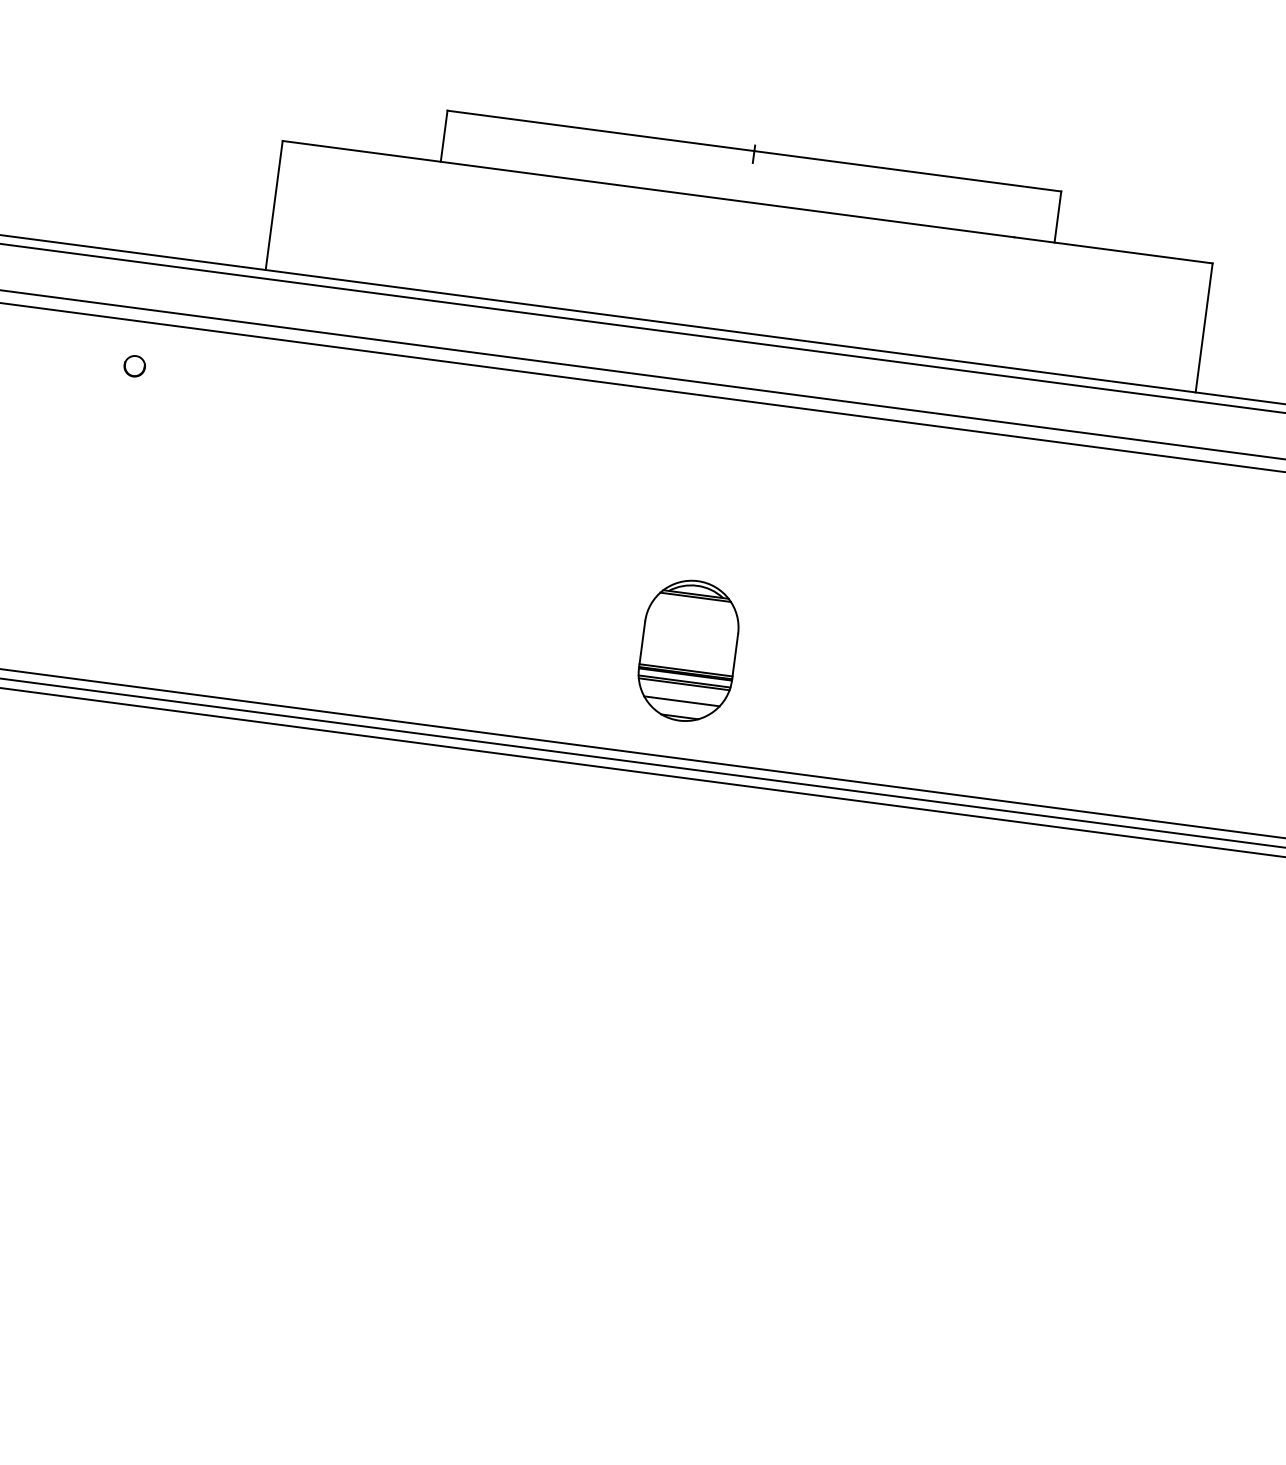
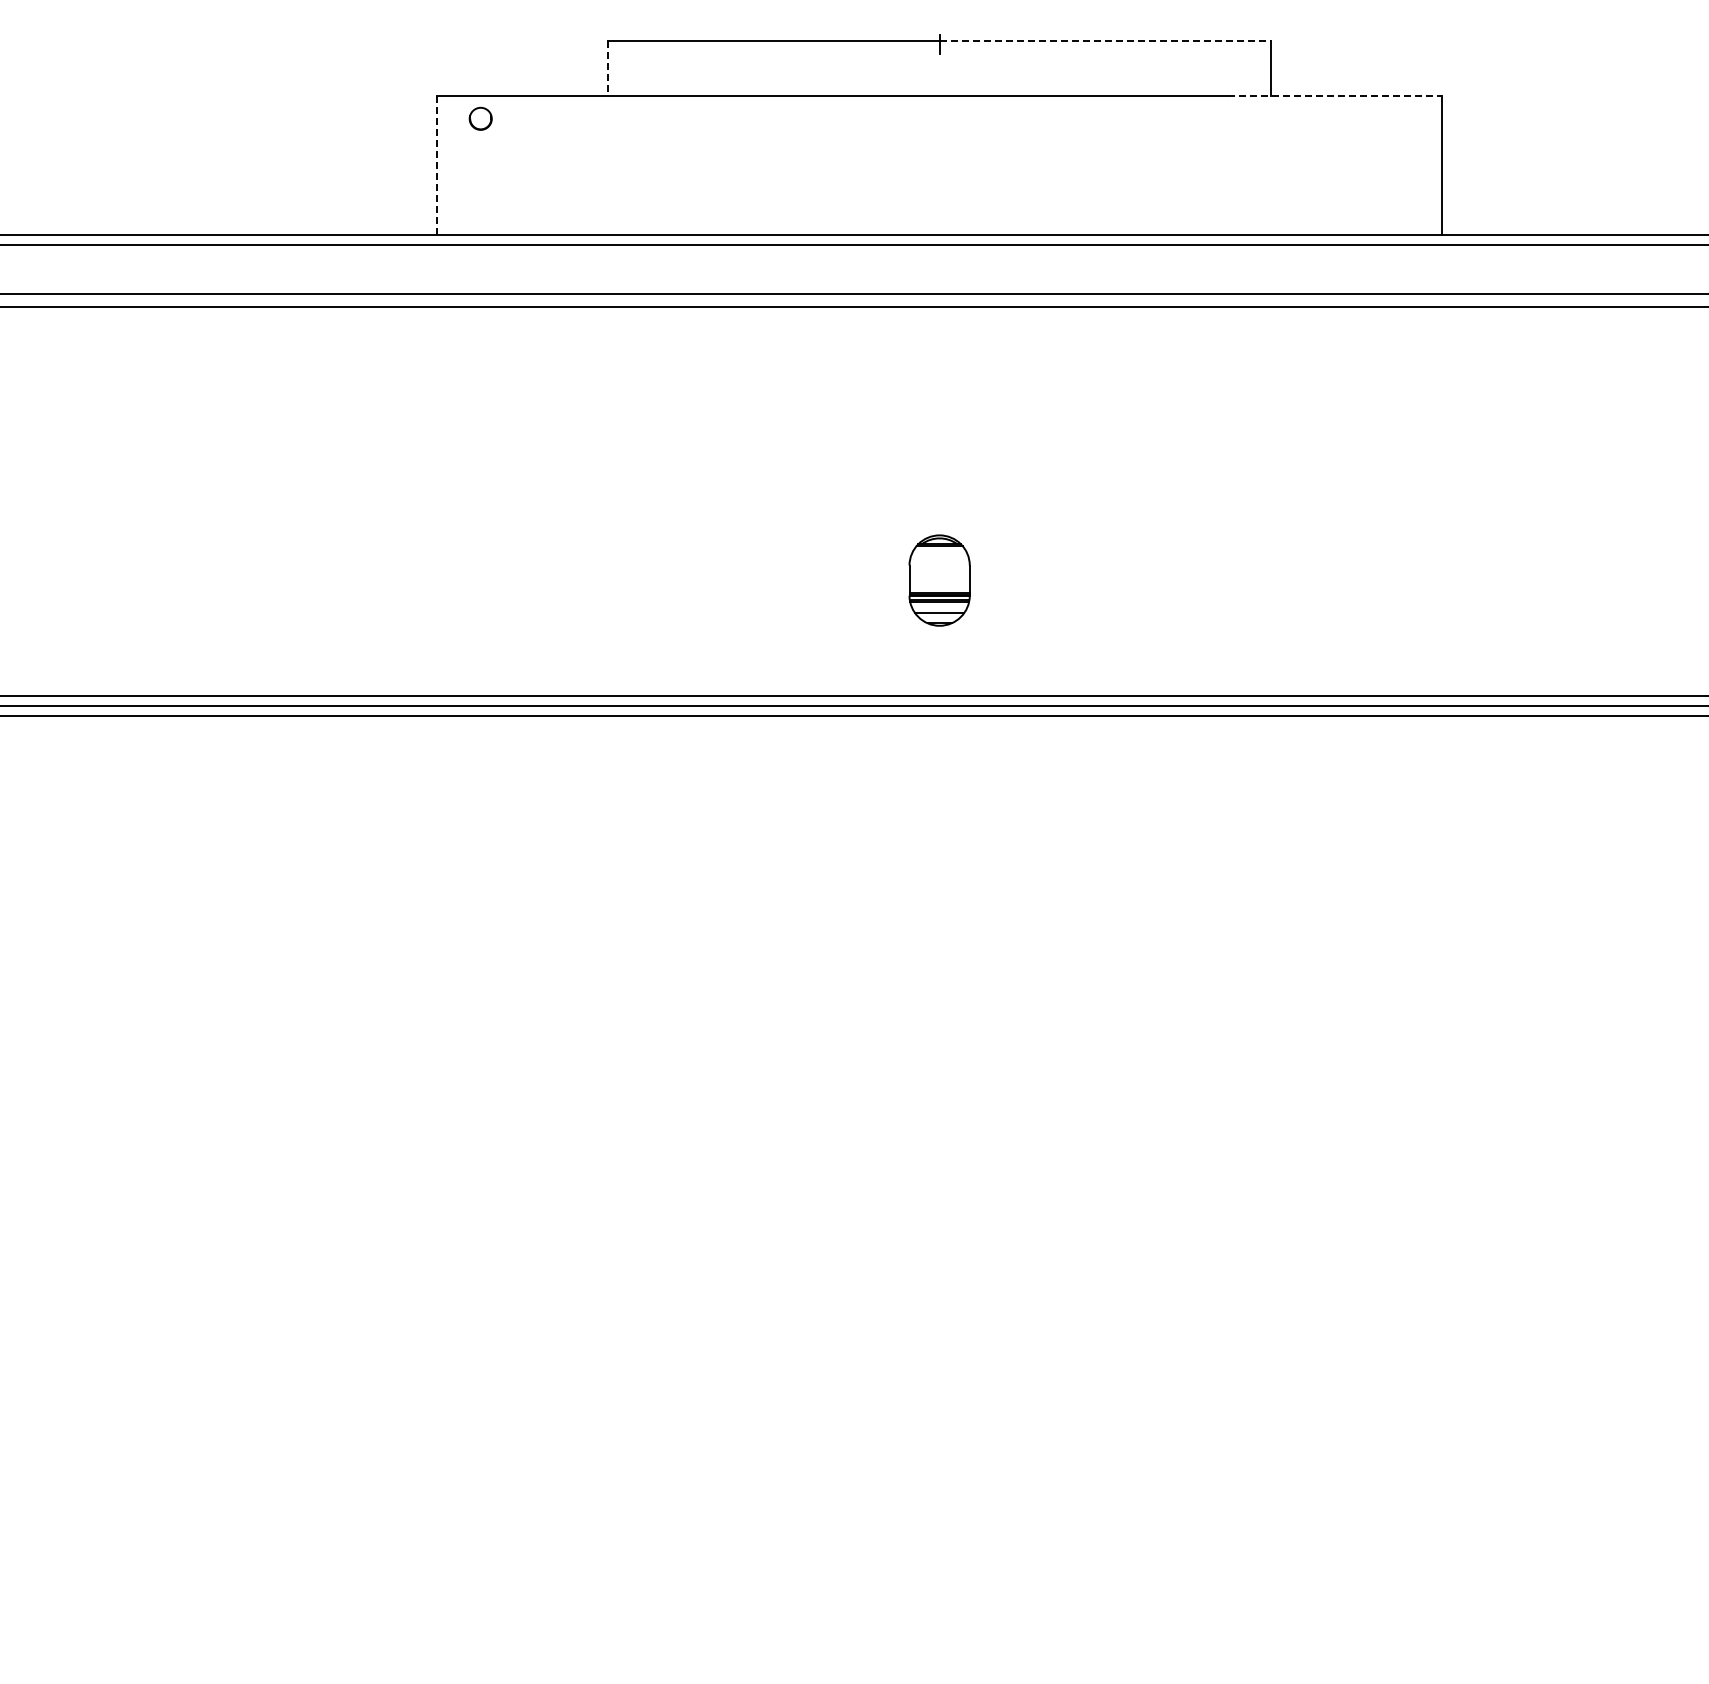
line: (444, 136) -> (608, 68), solid -> dashed
line: (907, 171) -> (1105, 40), solid -> dashed
line: (274, 205) -> (437, 165), solid -> dashed
line: (1113, 250) -> (1335, 95), solid -> dashed
circle: (134, 365) -> (480, 118), moved
part: (688, 650) -> (939, 580), size x0.6

